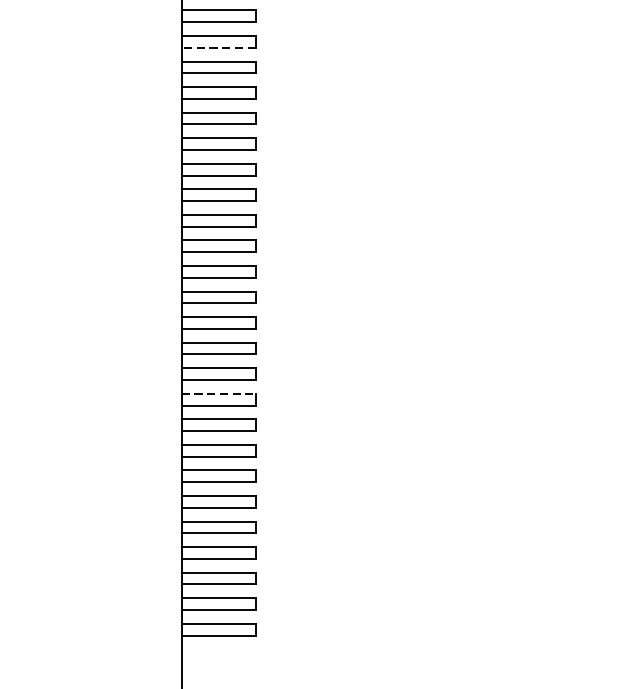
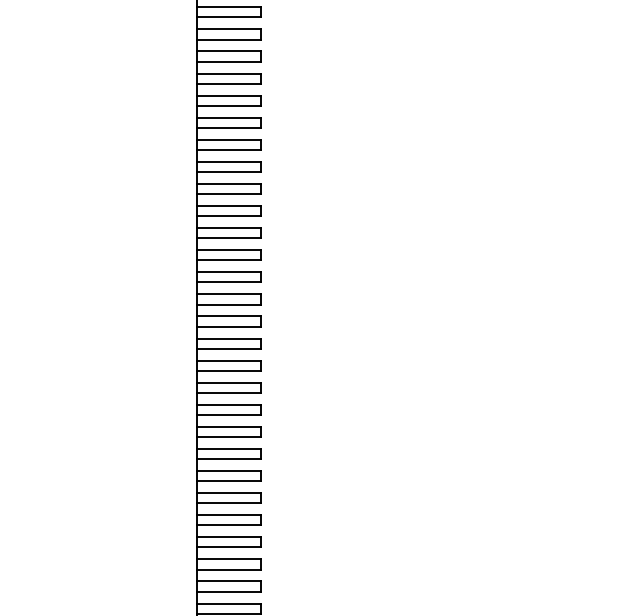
line: (217, 47) -> (228, 105), dashed -> solid
line: (219, 393) -> (229, 404), dashed -> solid

